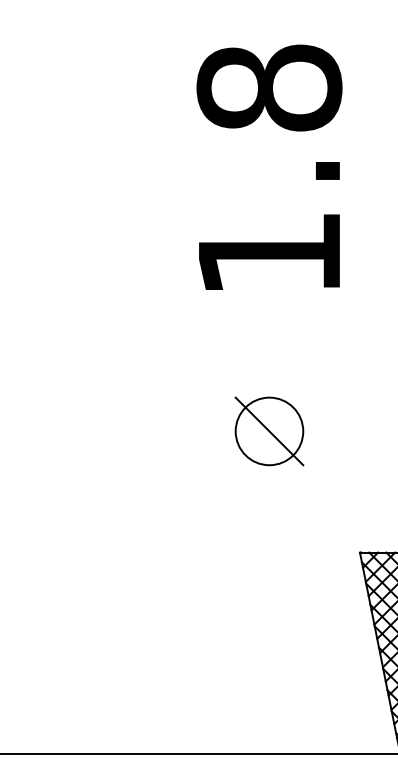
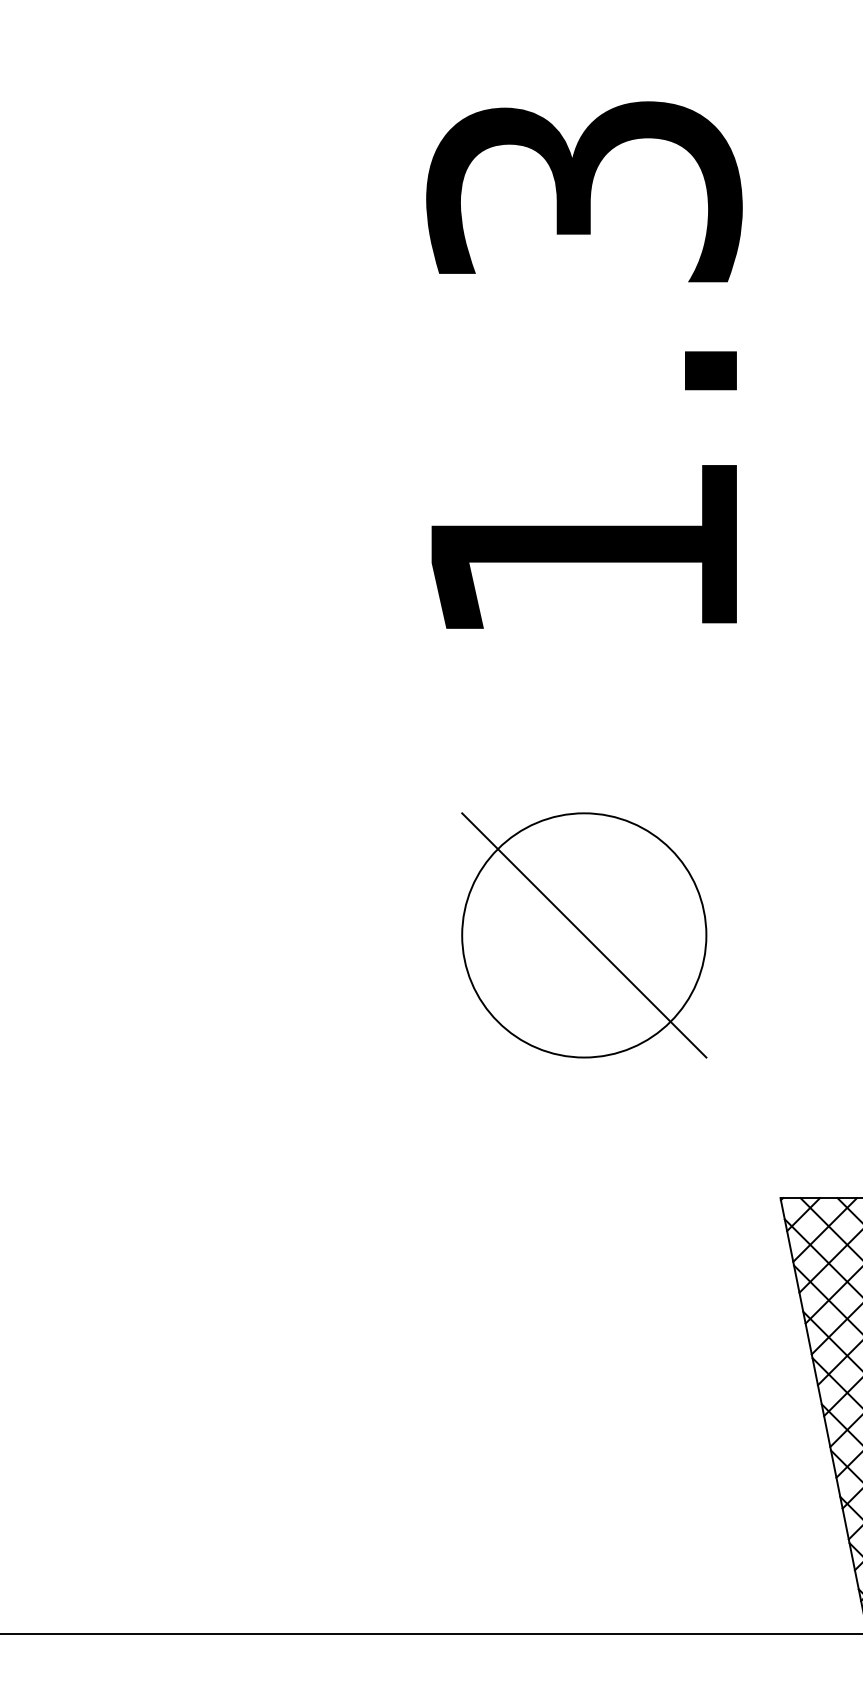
text: (269, 87) -> (584, 189), 1.8 -> 1.3
part: (269, 431) -> (584, 935), size x1.67

